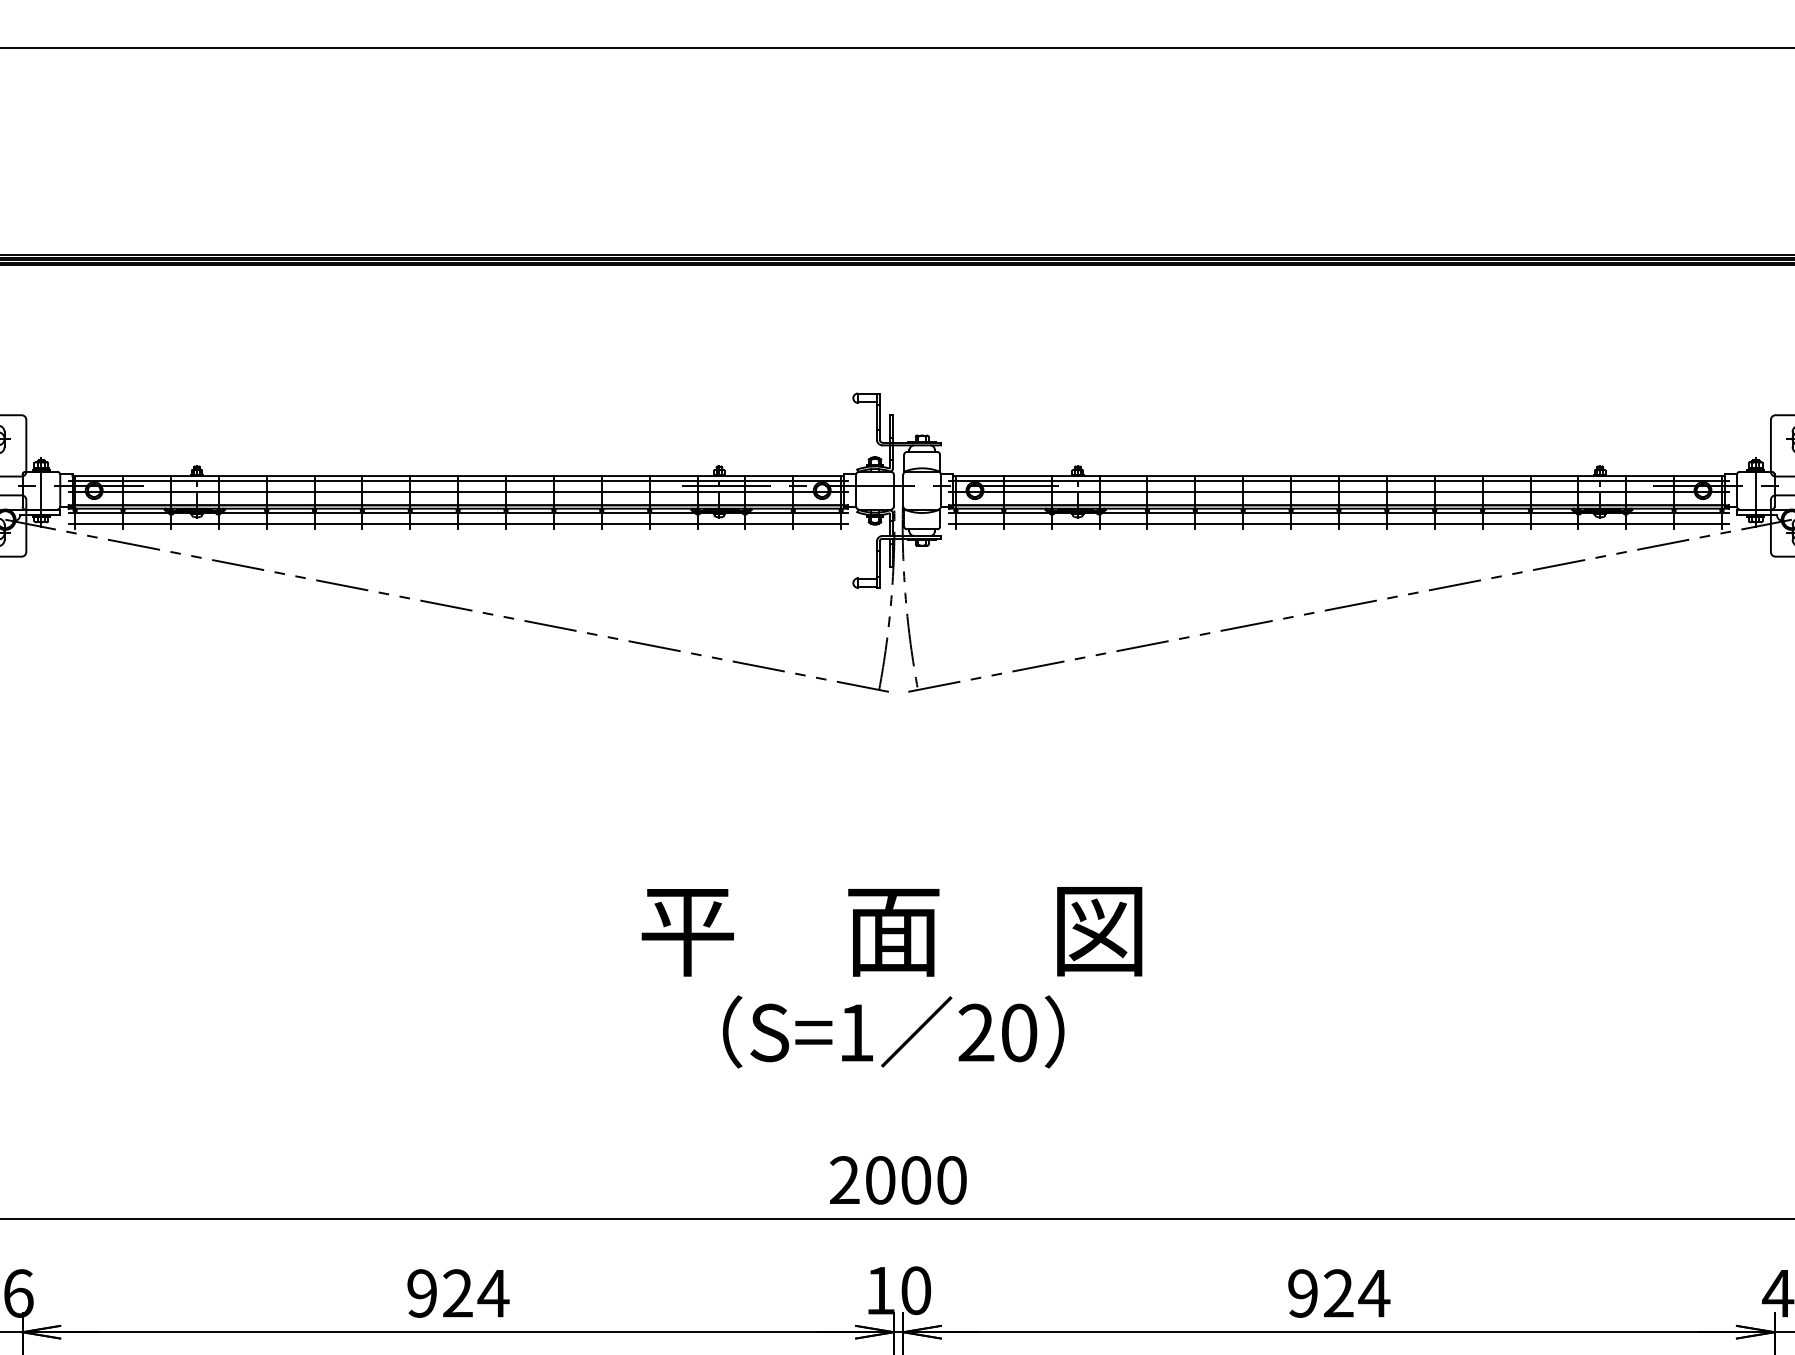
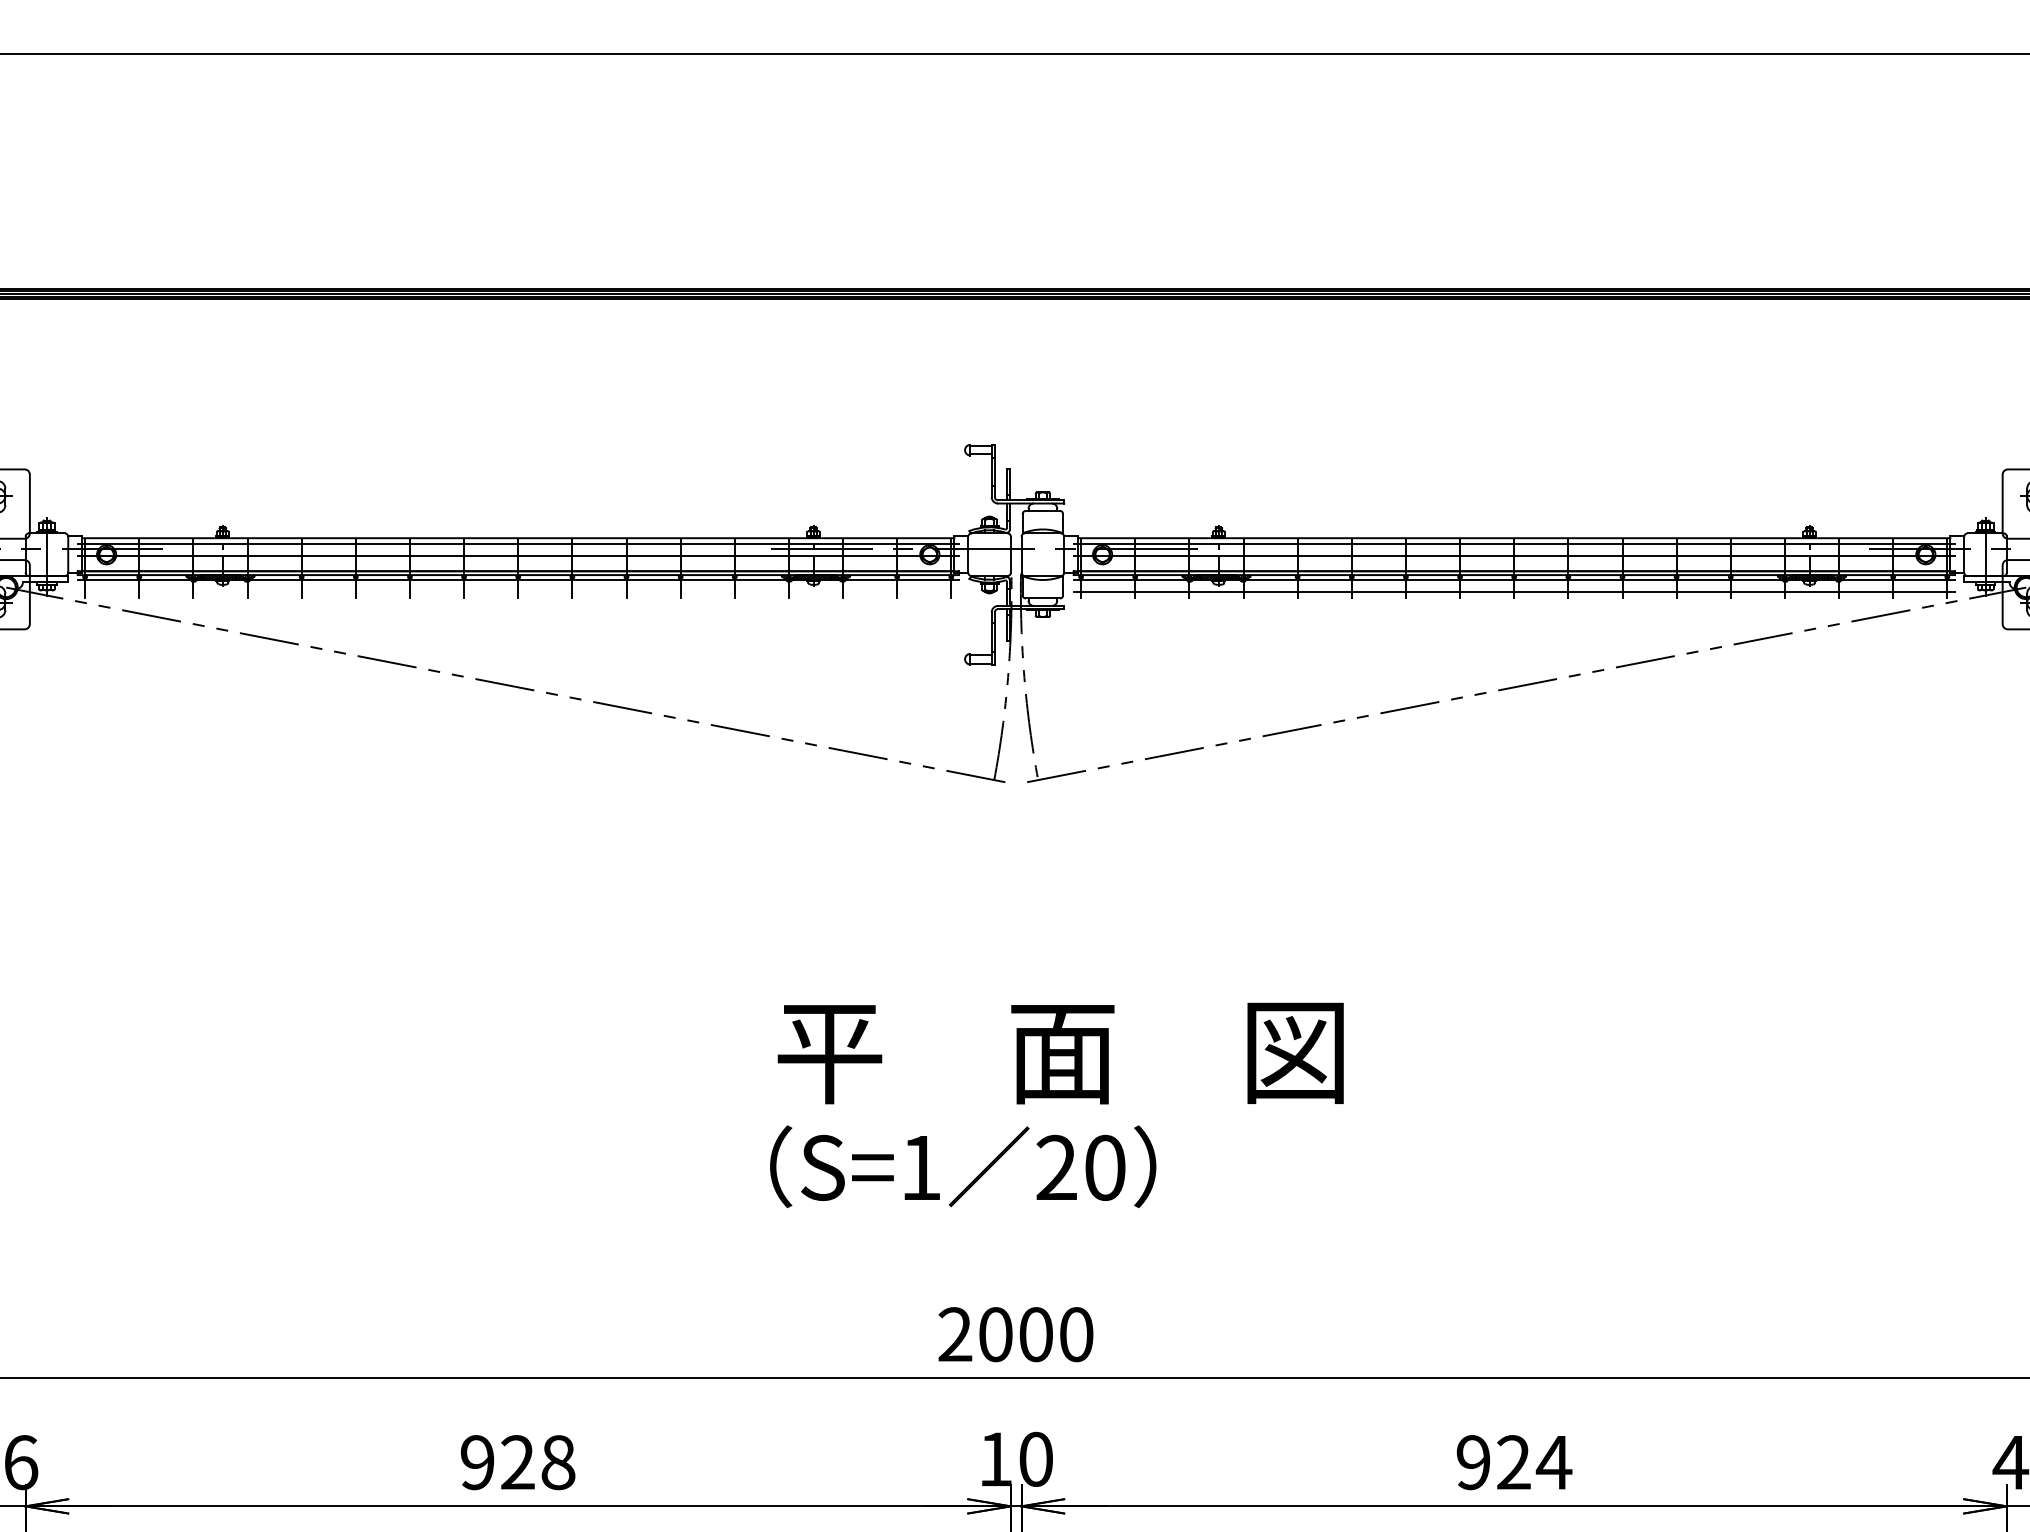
line: (457, 524) -> (517, 592), removed
text: (891, 931) -> (1060, 1053), moved
text: (893, 1031) -> (962, 1166), moved
text: (493, 1293) -> (558, 1462), 924 -> 928

